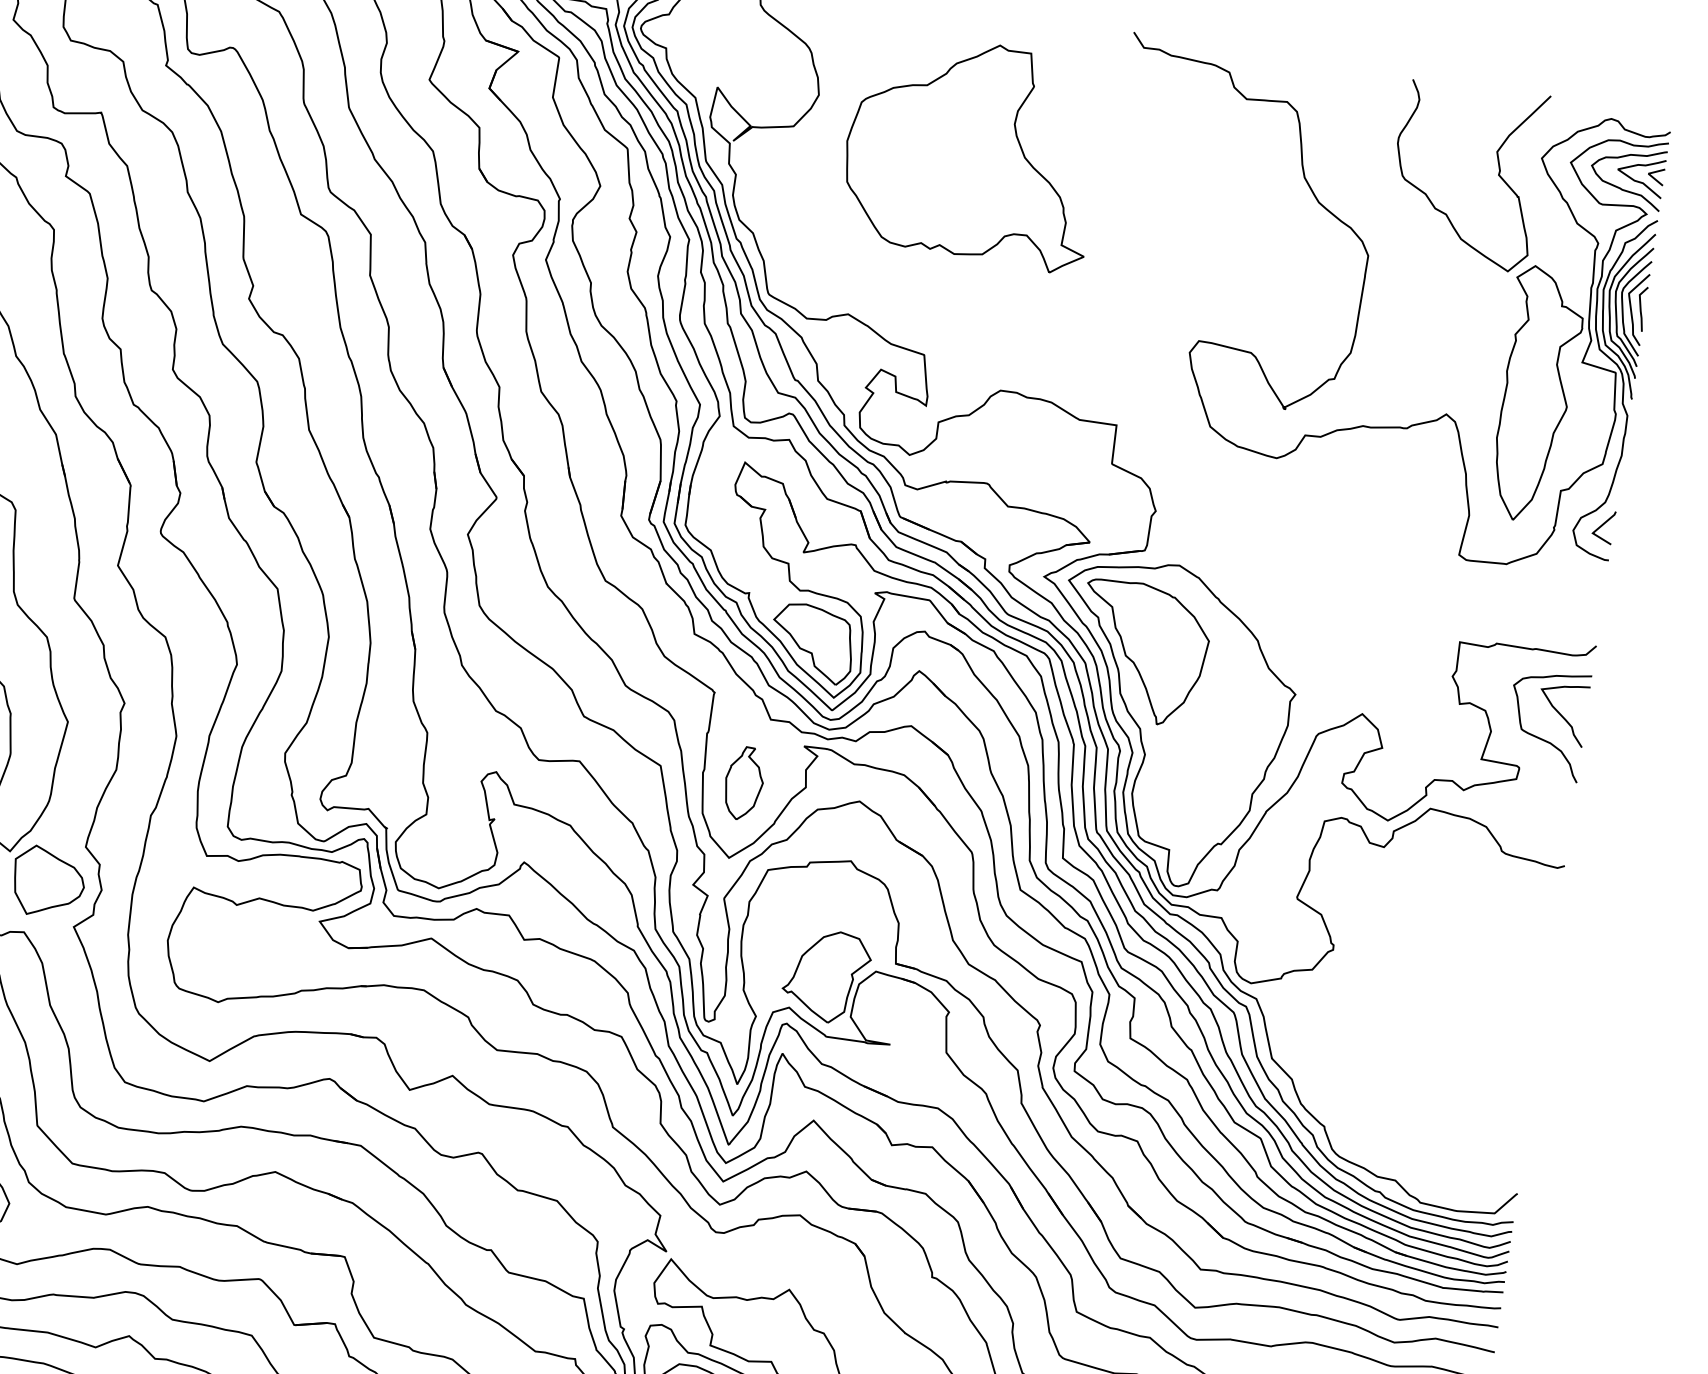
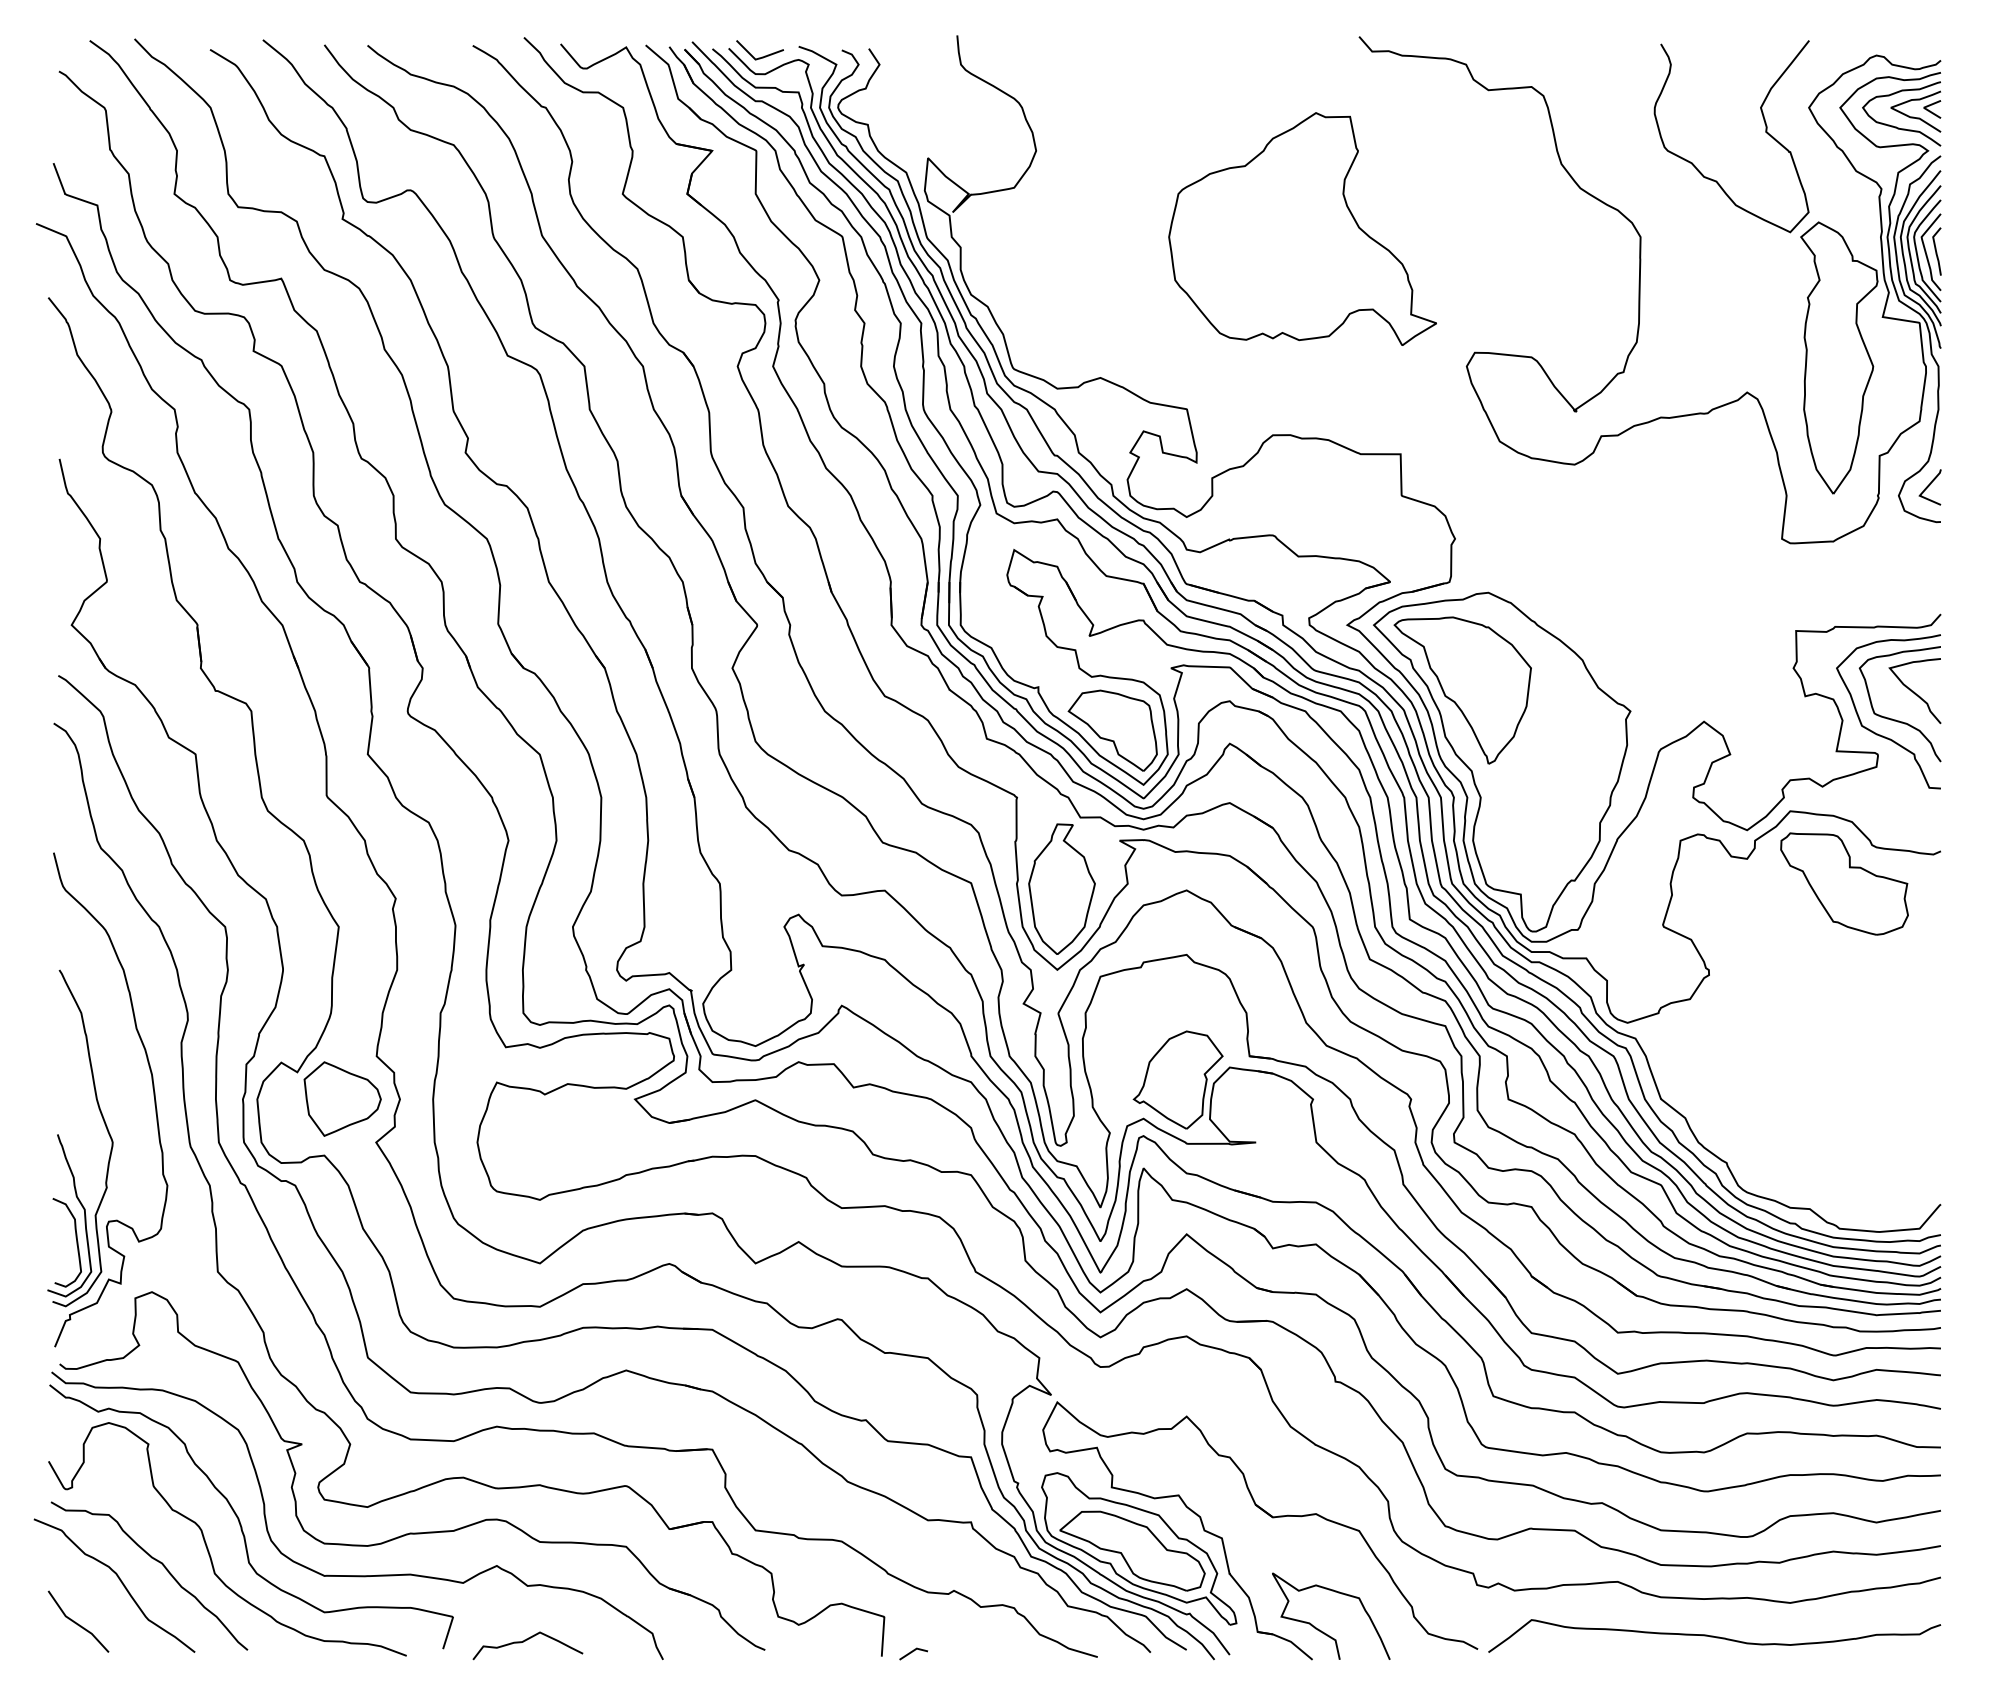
part: (972, 150) -> (1302, 228), moved
curve: (1524, 749) -> (1880, 734), added
part: (743, 782) -> (1061, 888), size x1.67
part: (1471, 883) -> (1844, 883), added

